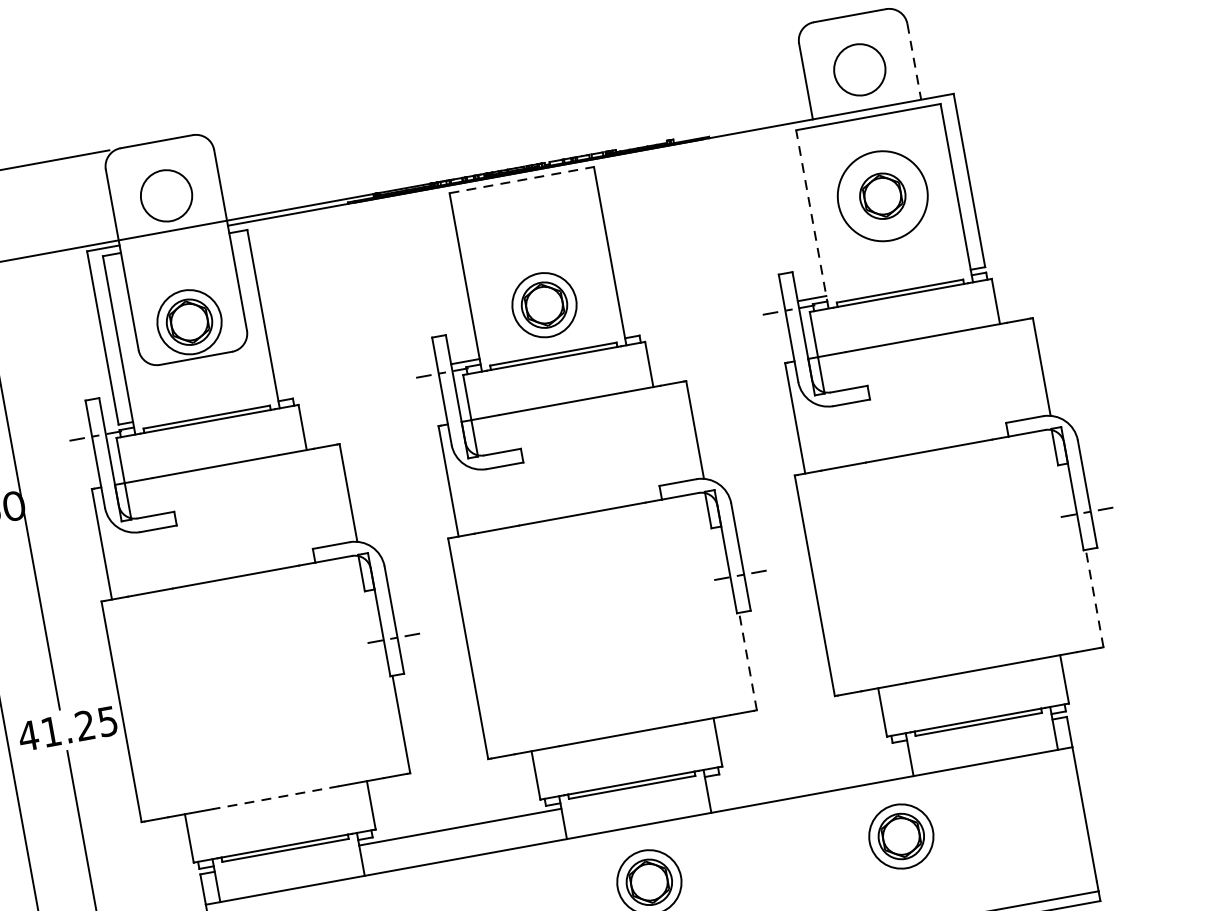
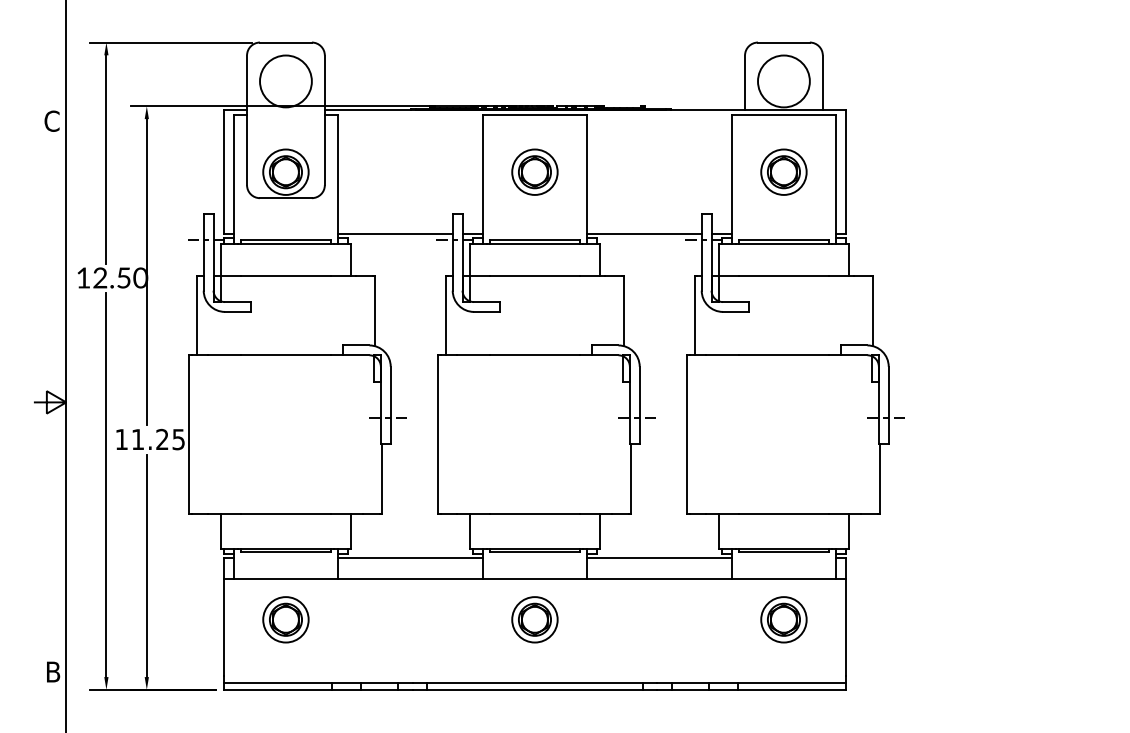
line: (914, 62) -> (822, 83), dashed -> solid
circle: (859, 70) -> (783, 81), size x1.43
line: (521, 180) -> (534, 115), dashed -> solid
circle: (881, 195) -> (783, 171), size x0.71
circle: (165, 196) -> (285, 81), size x1.43
line: (812, 217) -> (732, 178), dashed -> solid
part: (543, 304) -> (534, 171), moved
line: (703, 318) -> (643, 234), added
line: (356, 381) -> (394, 234), added
line: (1094, 598) -> (880, 478), dashed -> solid
line: (748, 661) -> (631, 478), dashed -> solid
text: (28, 735) -> (121, 439), 41.25 -> 11.25
line: (807, 764) -> (659, 557), added
line: (275, 797) -> (285, 513), dashed -> solid
part: (900, 836) -> (783, 619), moved

